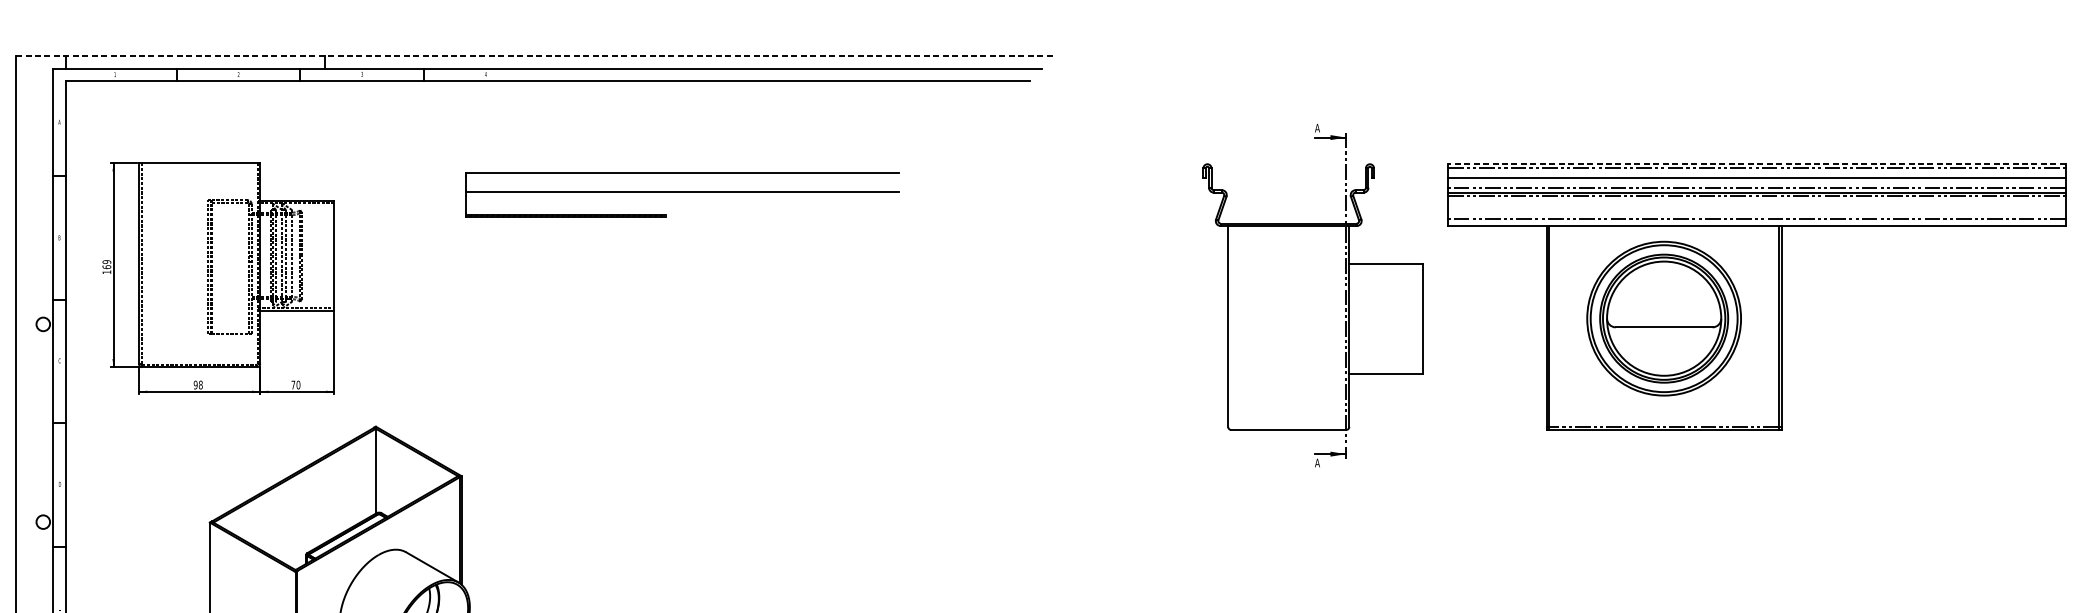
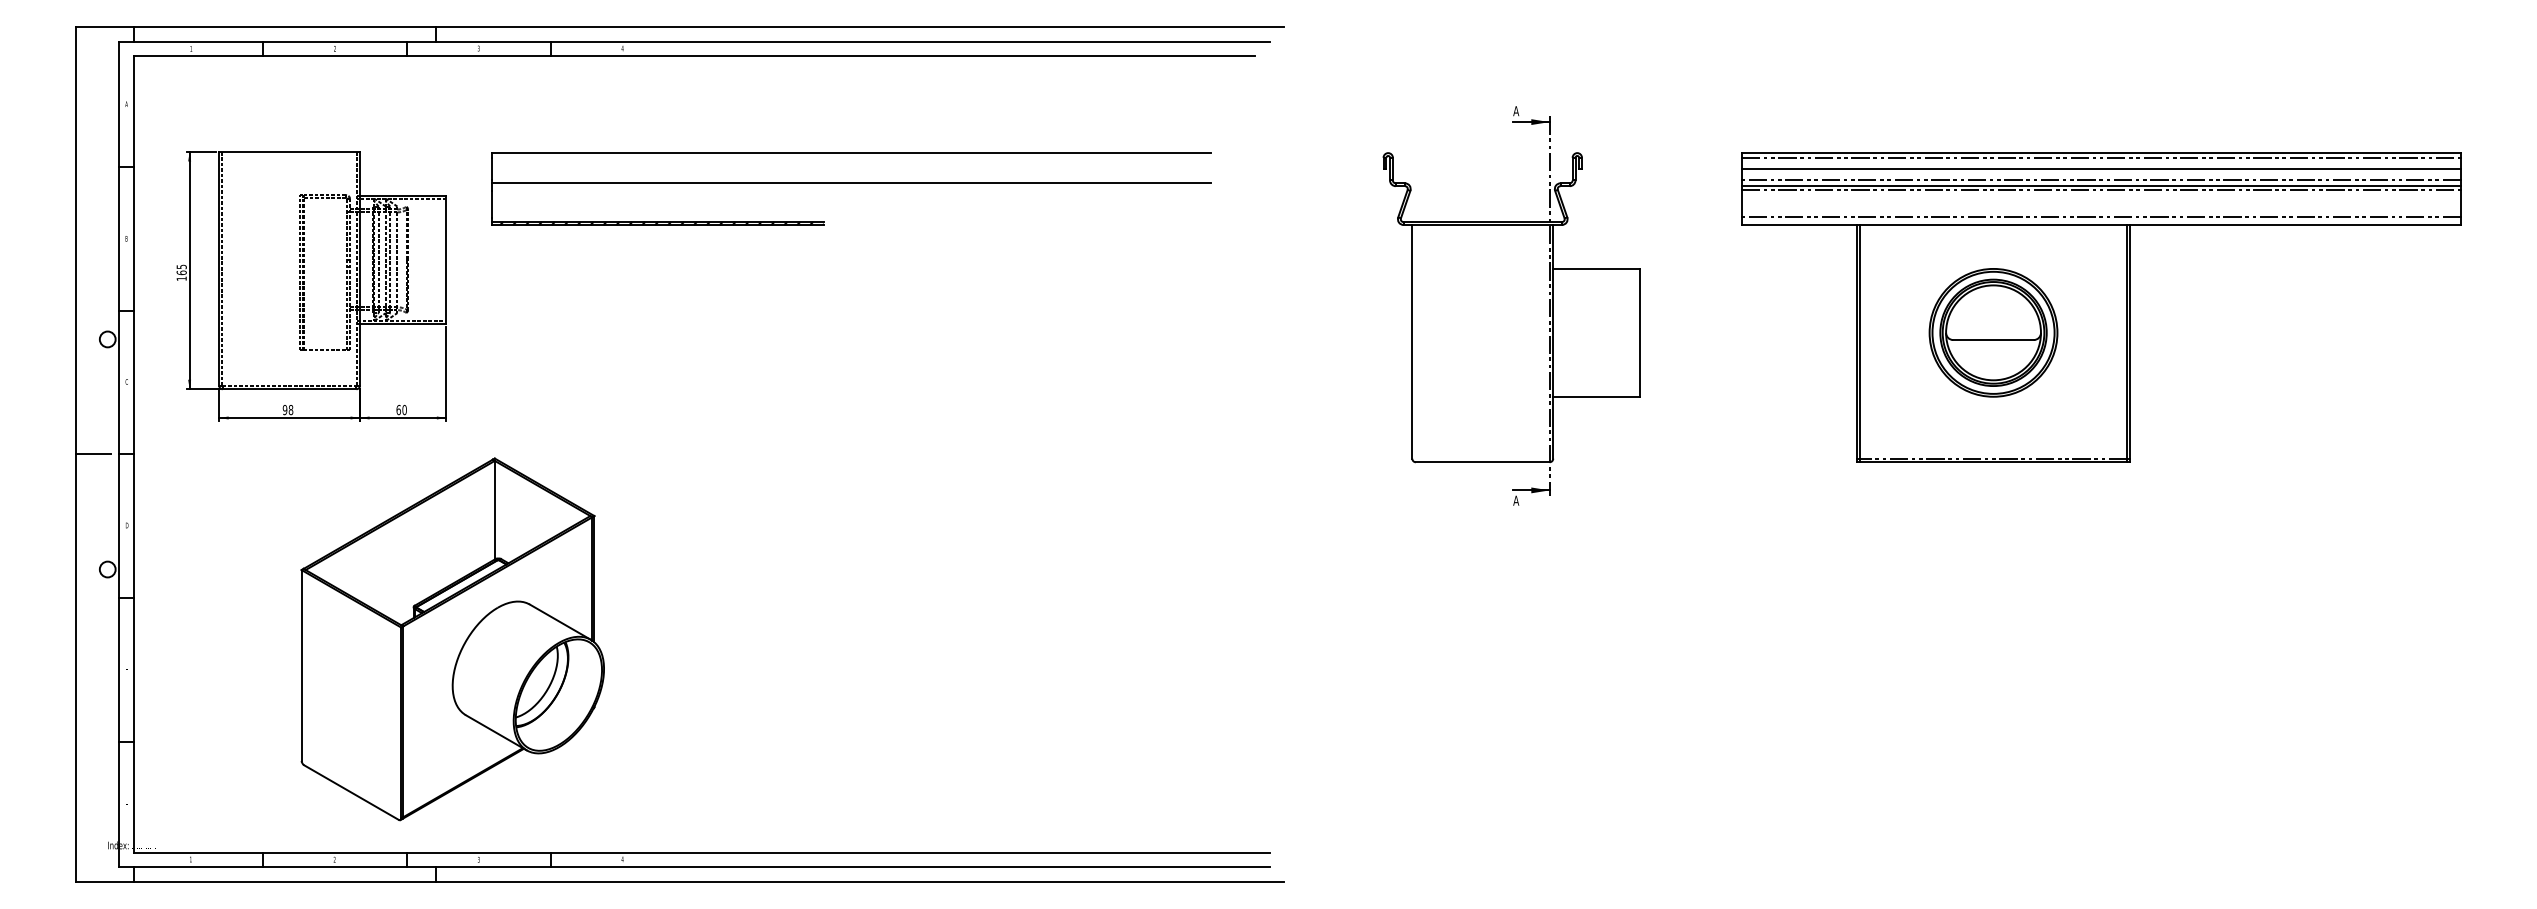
line: (535, 56) -> (680, 27), dashed -> solid
line: (1756, 164) -> (2100, 153), dashed -> solid
part: (682, 194) -> (851, 188), size x1.43
text: (106, 261) -> (181, 266), 169 -> 165
part: (1313, 295) -> (1511, 305), moved
part: (1664, 318) -> (1993, 332), size x0.71
text: (293, 384) -> (398, 409), 70 -> 60
line: (31, 423) -> (93, 454), added

